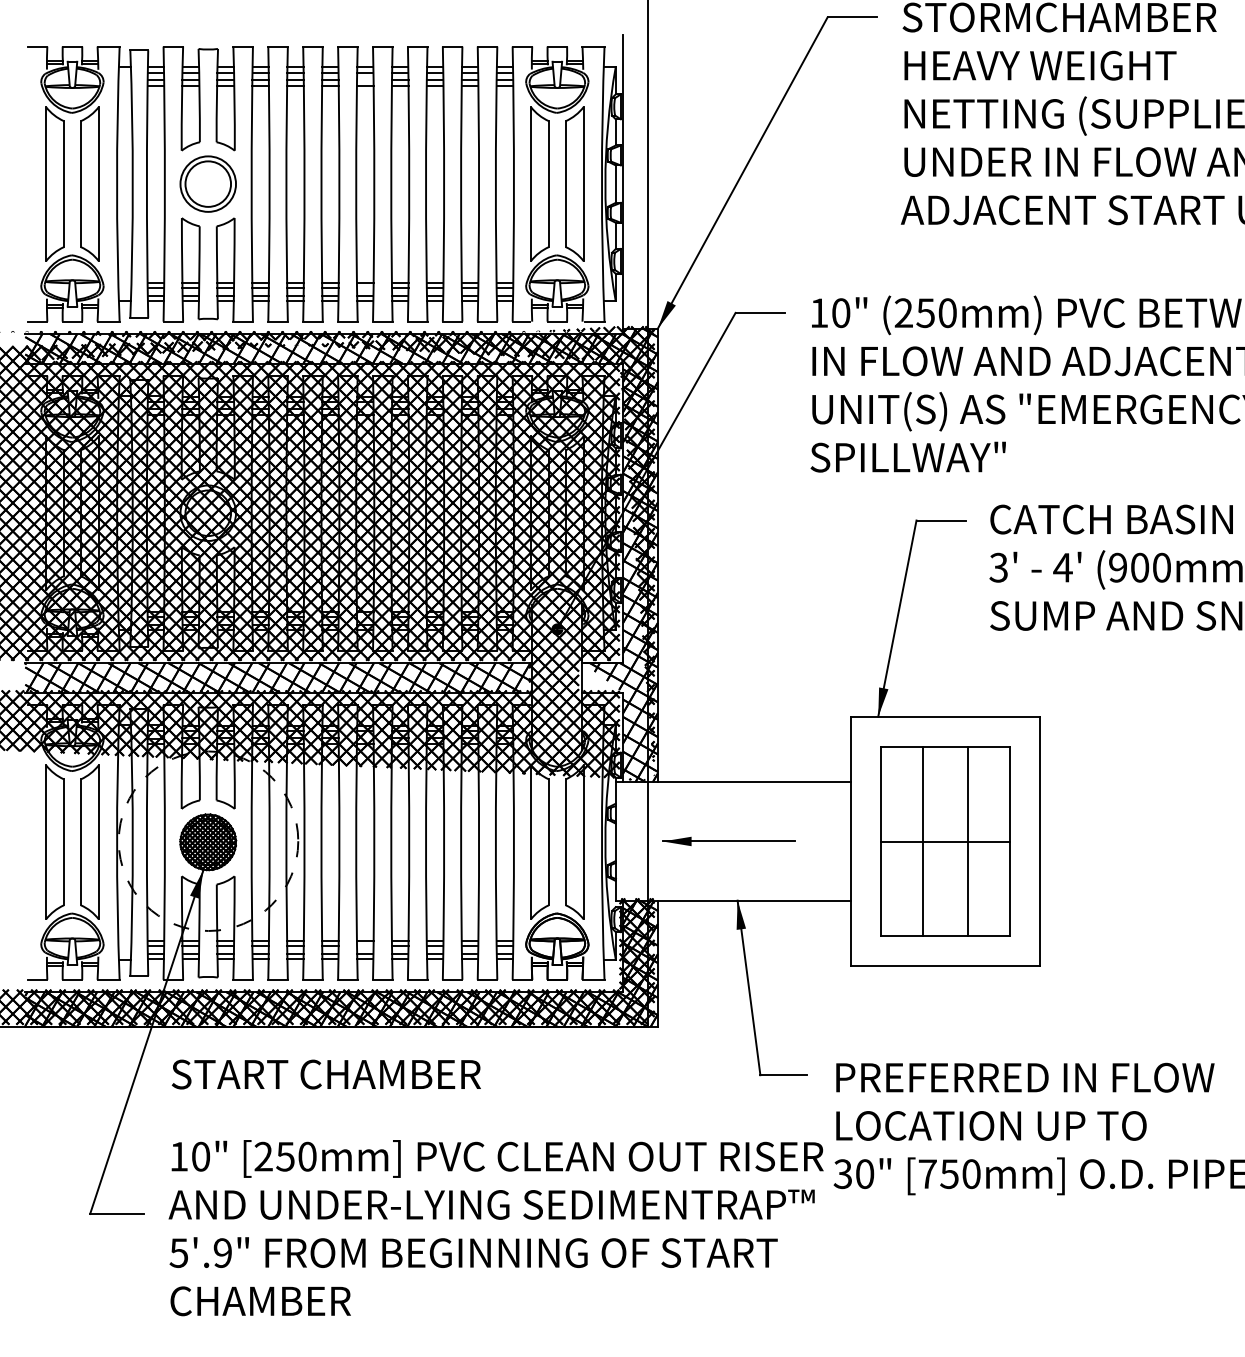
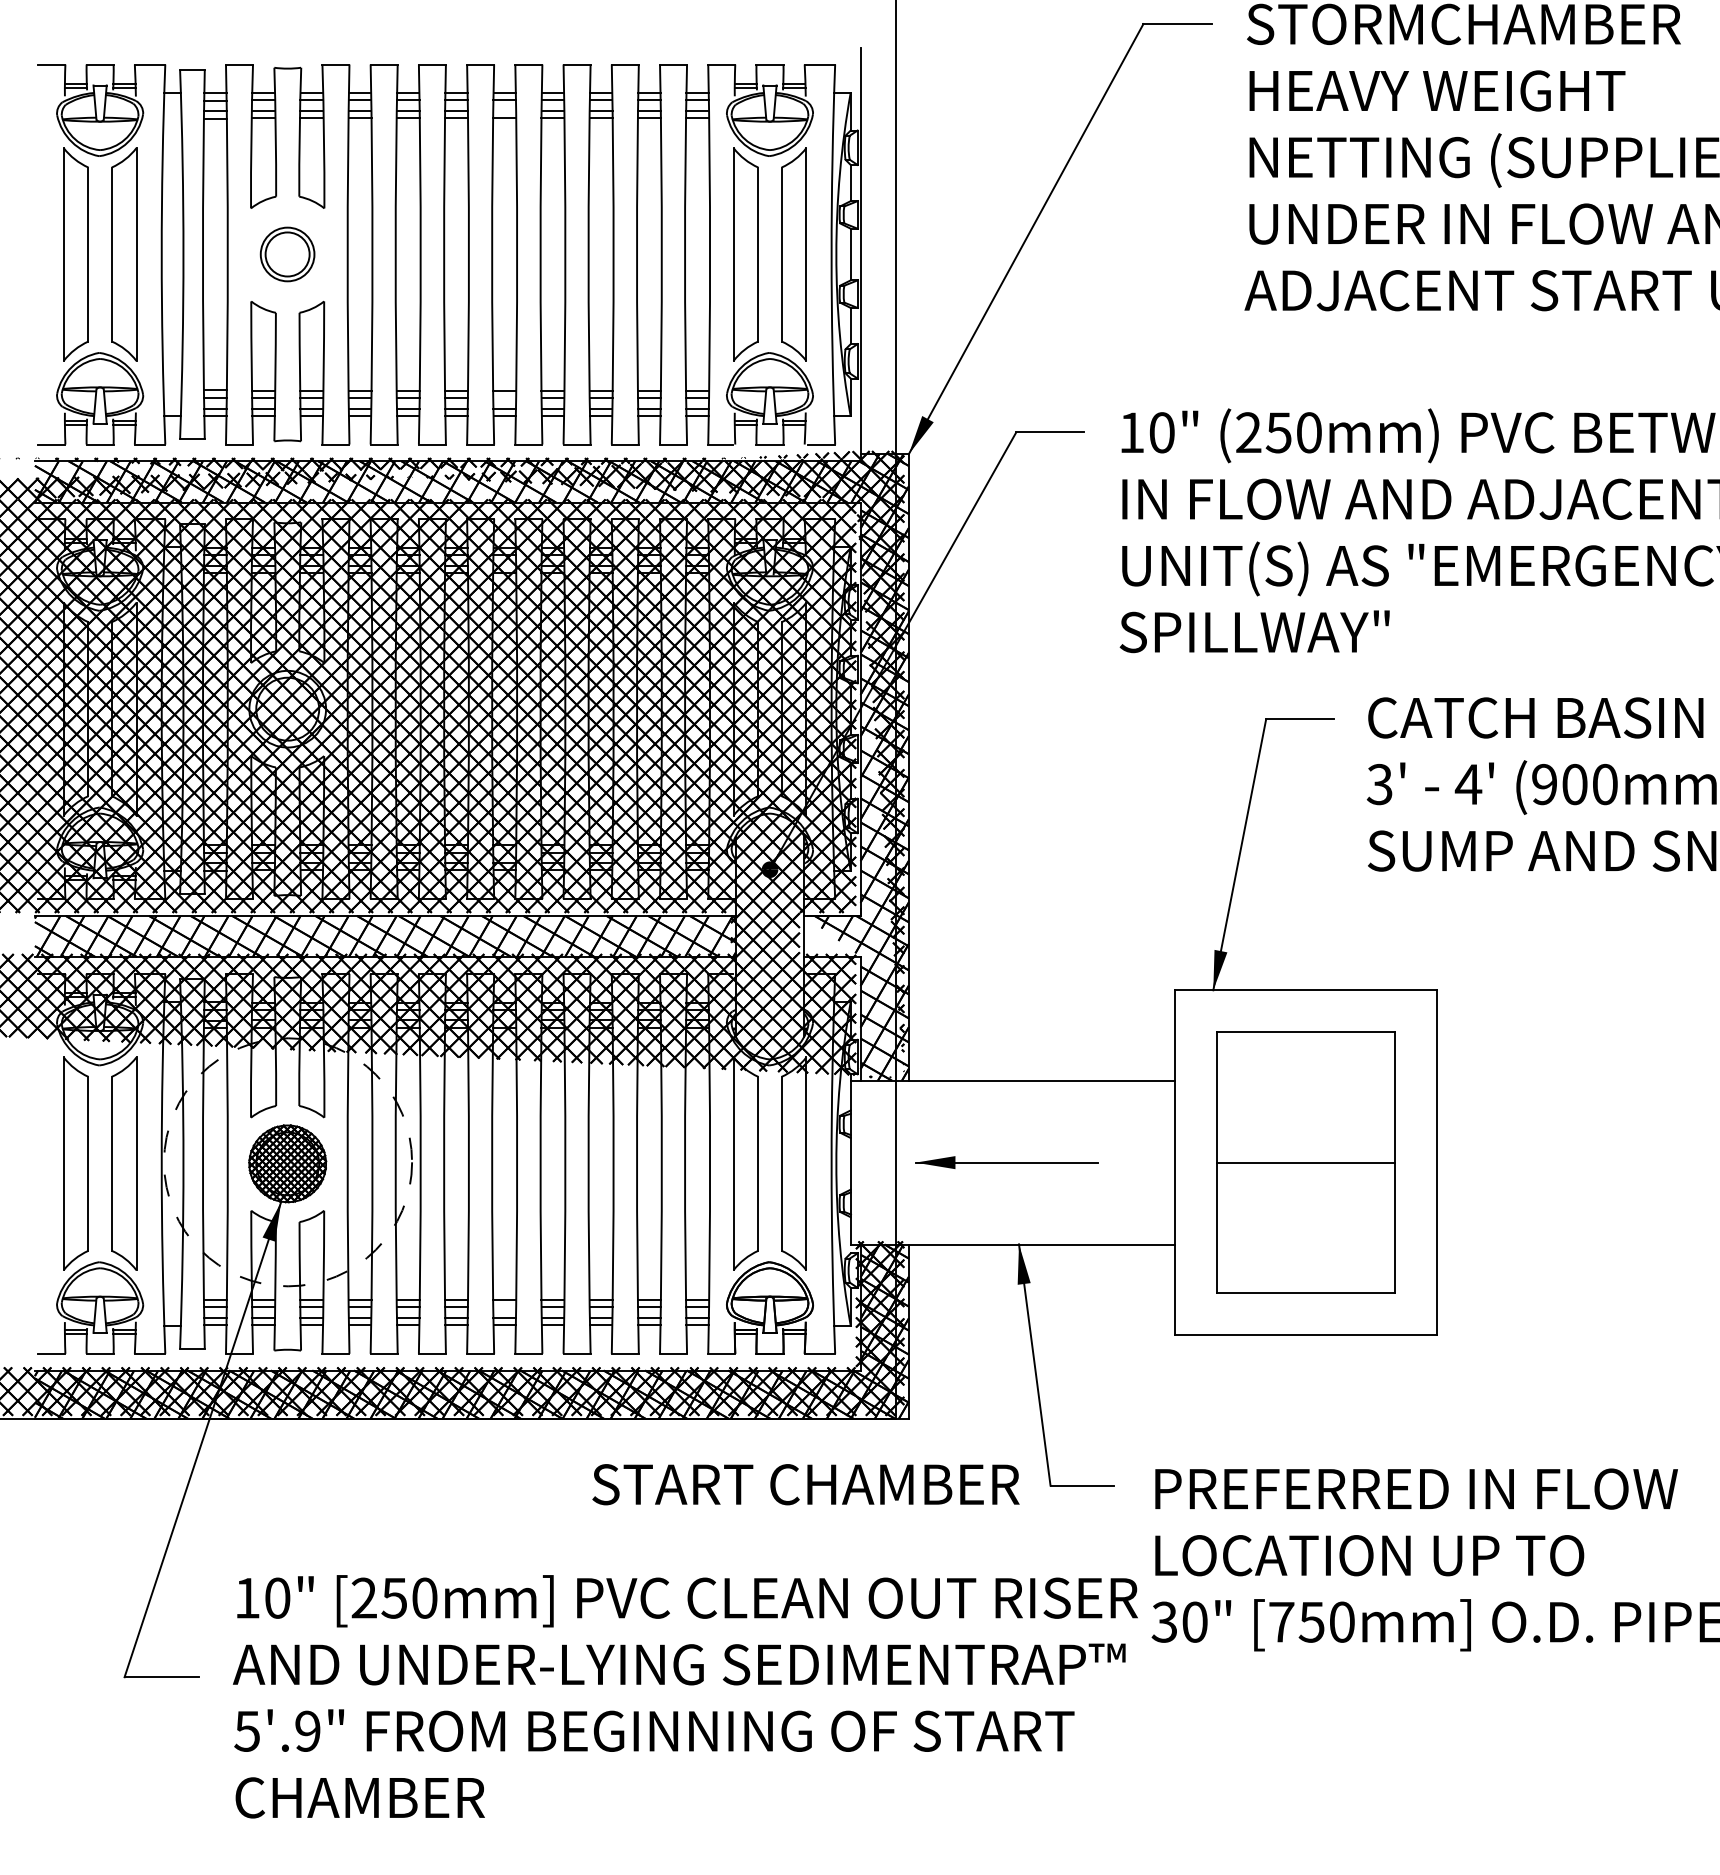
part: (207, 183) -> (286, 253), size x0.7
line: (923, 841) -> (1275, 1162), removed
line: (967, 841) -> (1336, 1162), removed
text: (325, 1074) -> (804, 1484), moved

